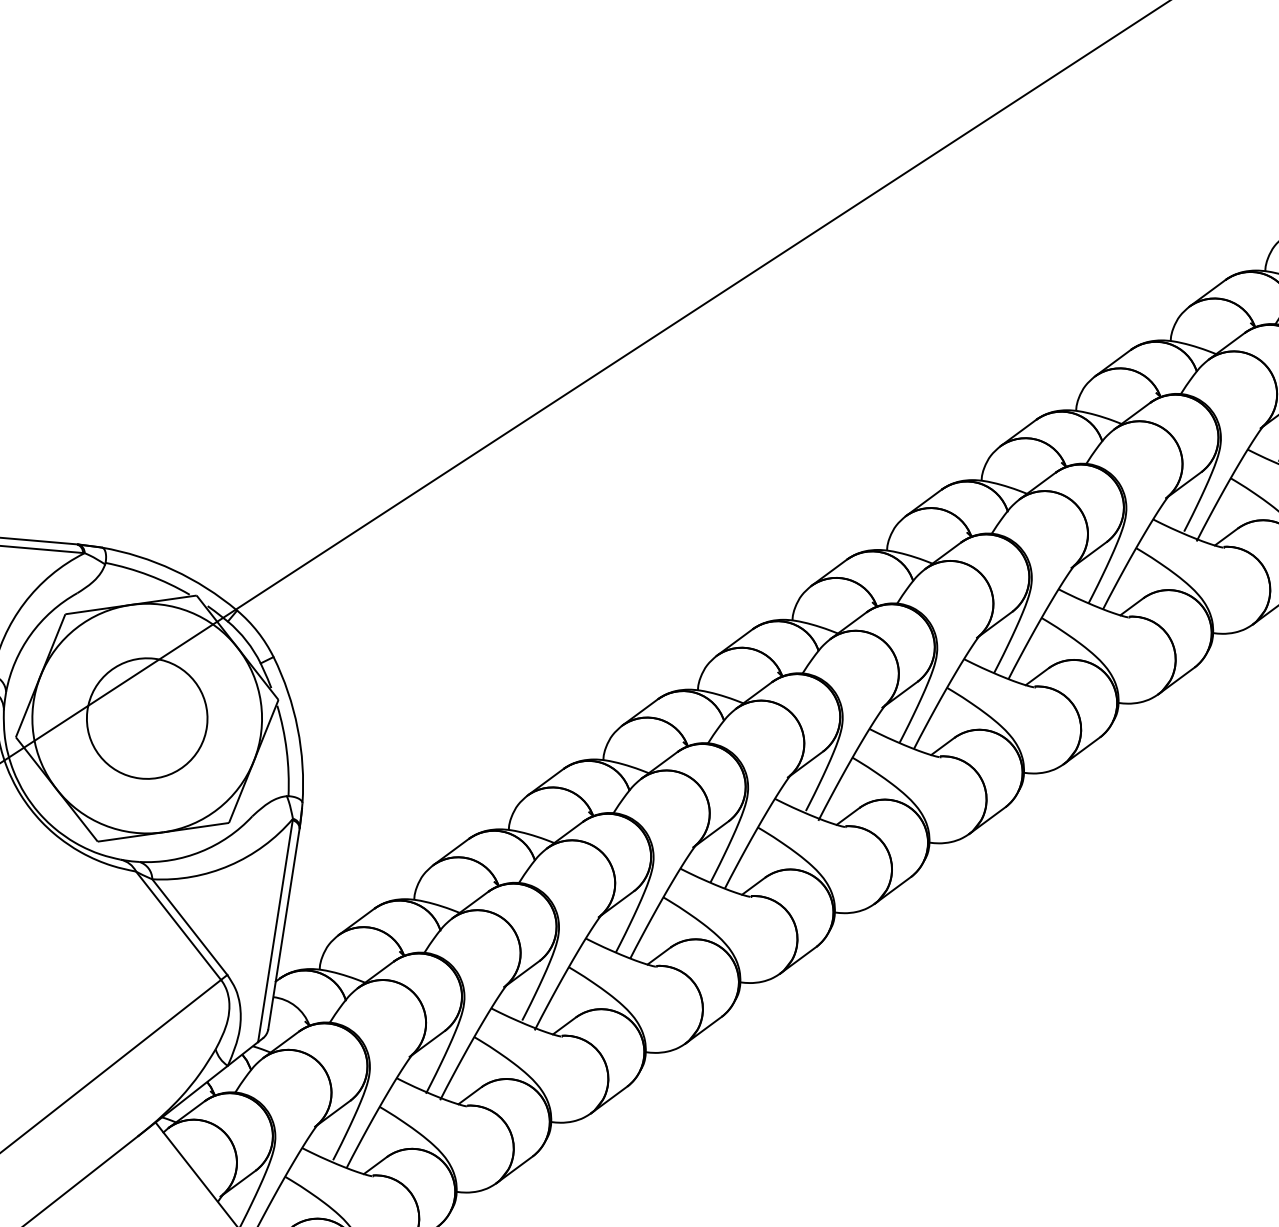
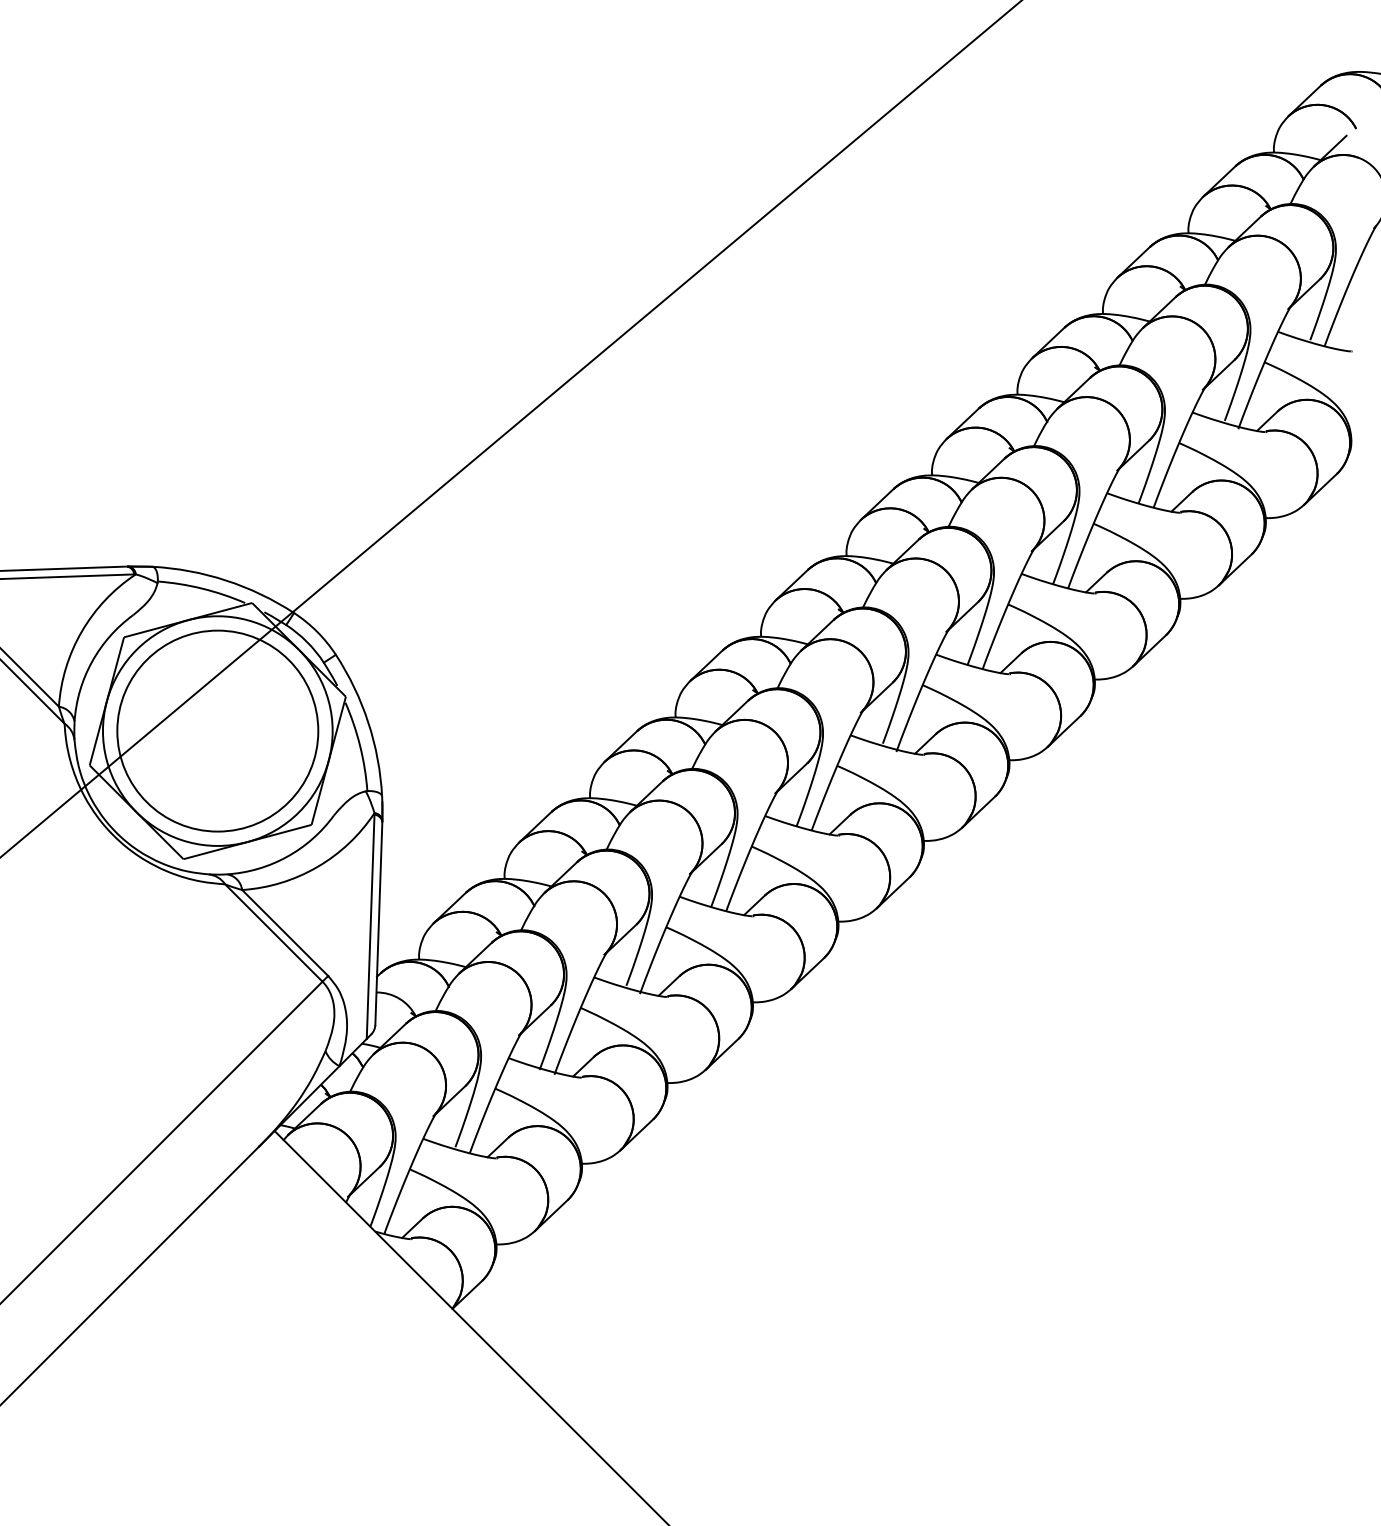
circle: (146, 717) -> (217, 730), size x1.67

